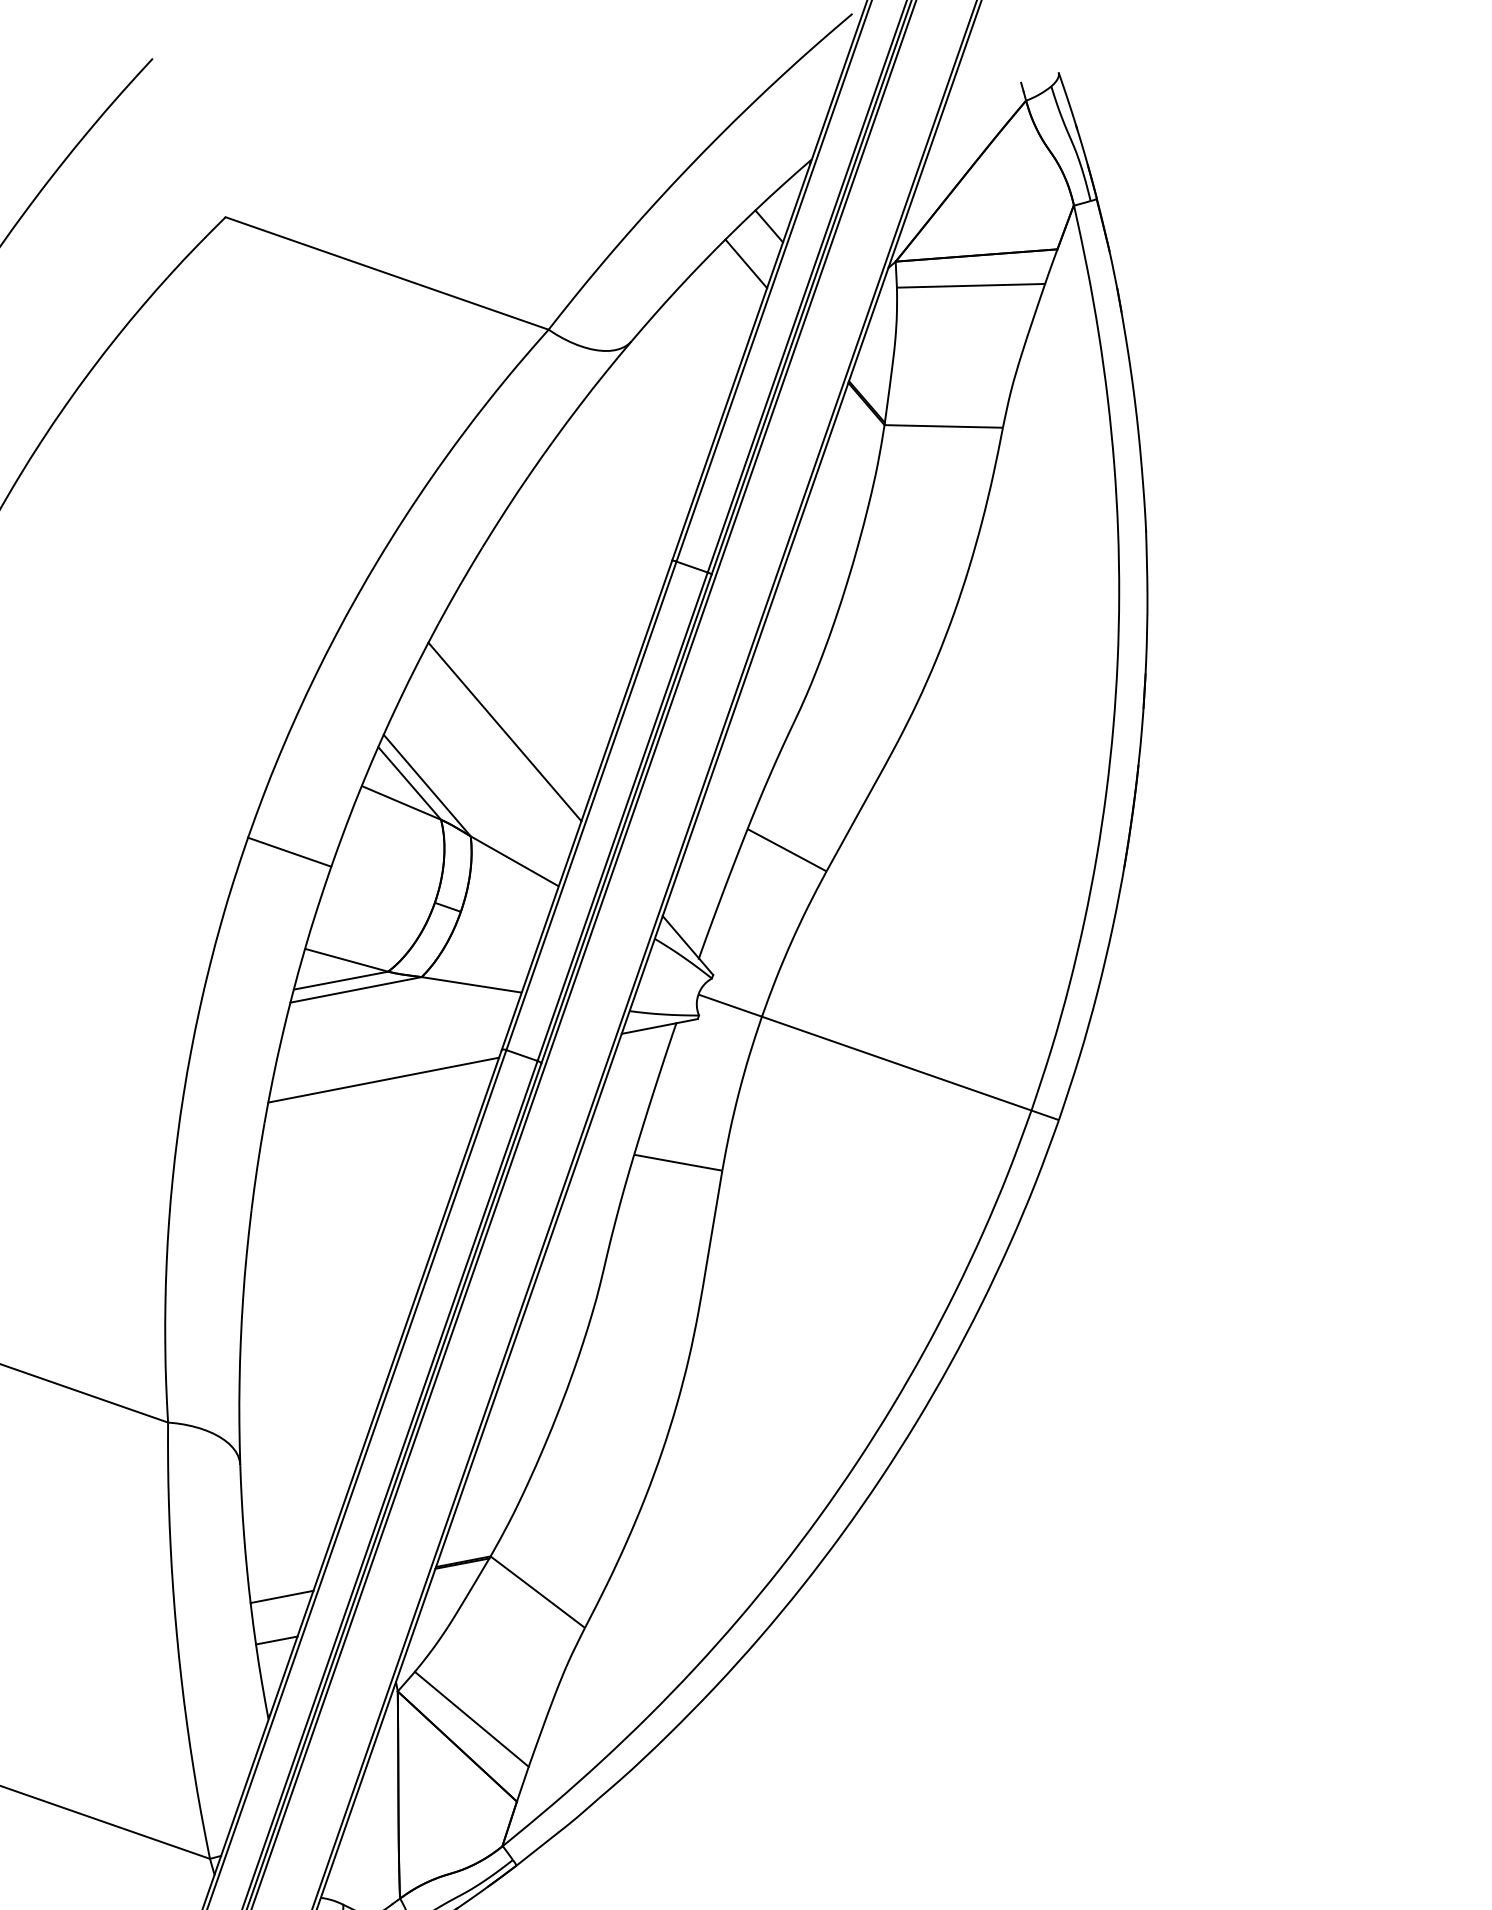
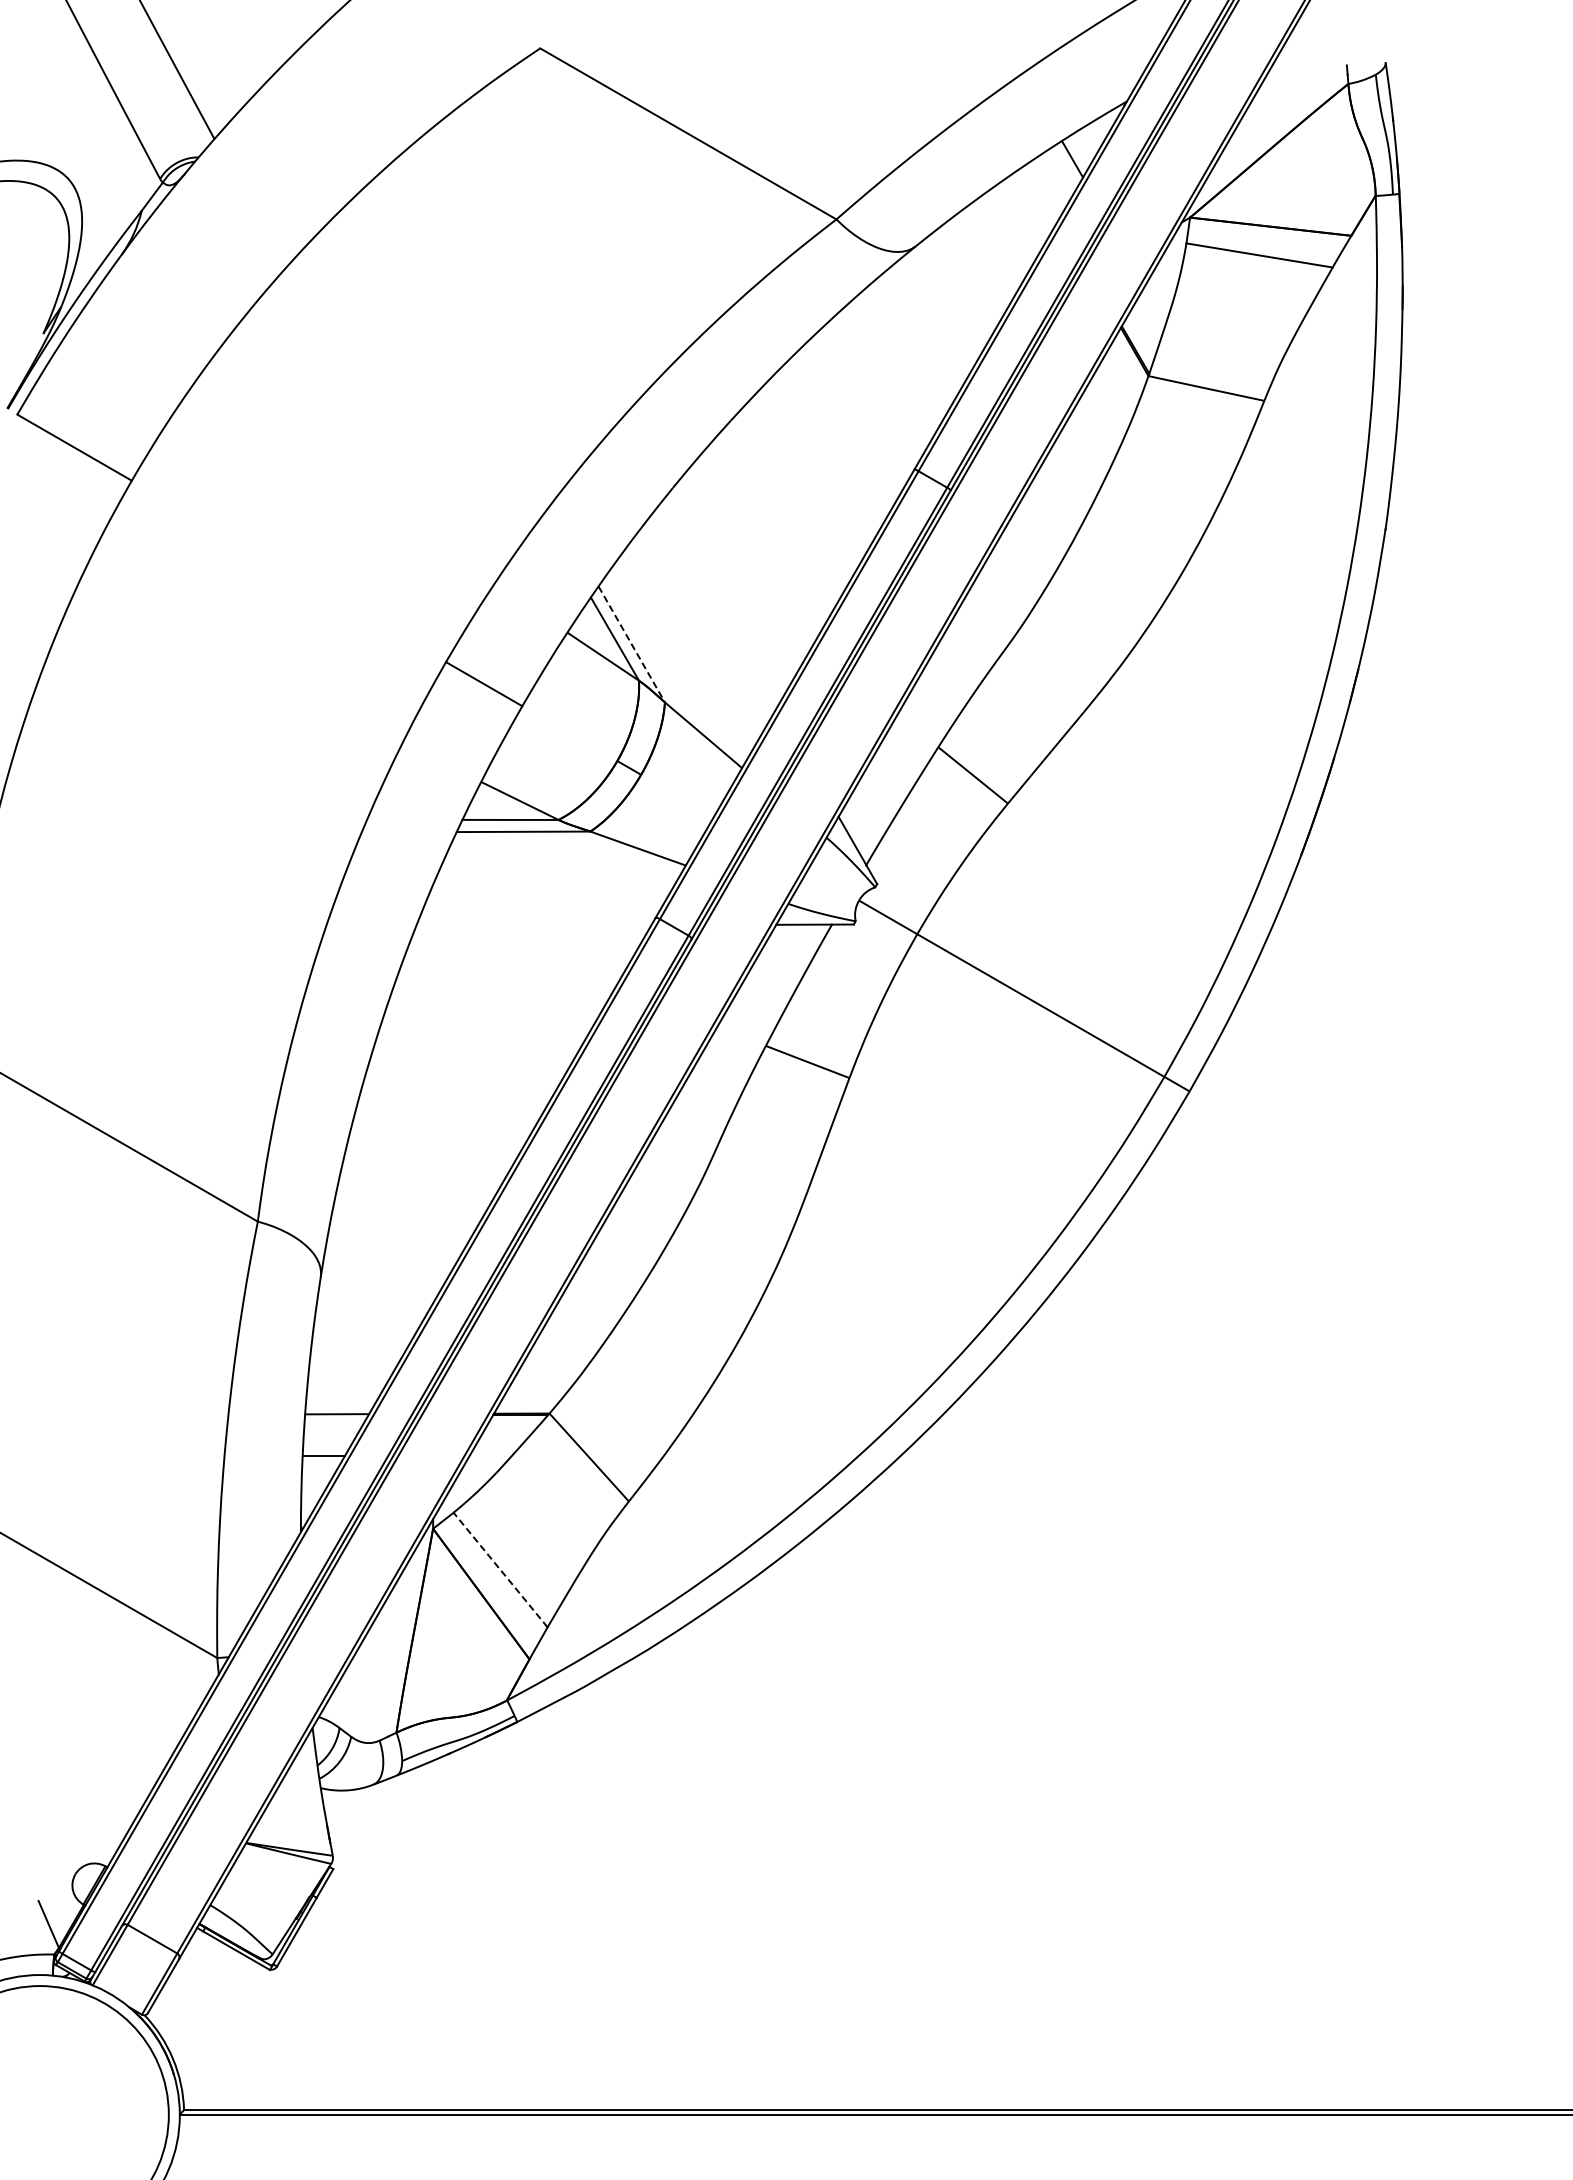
line: (745, 263) -> (1042, 191), removed
line: (504, 732) -> (717, 606), removed
line: (426, 785) -> (631, 644), solid -> dashed
line: (383, 1080) -> (533, 925), removed
line: (471, 1718) -> (500, 1569), solid -> dashed

